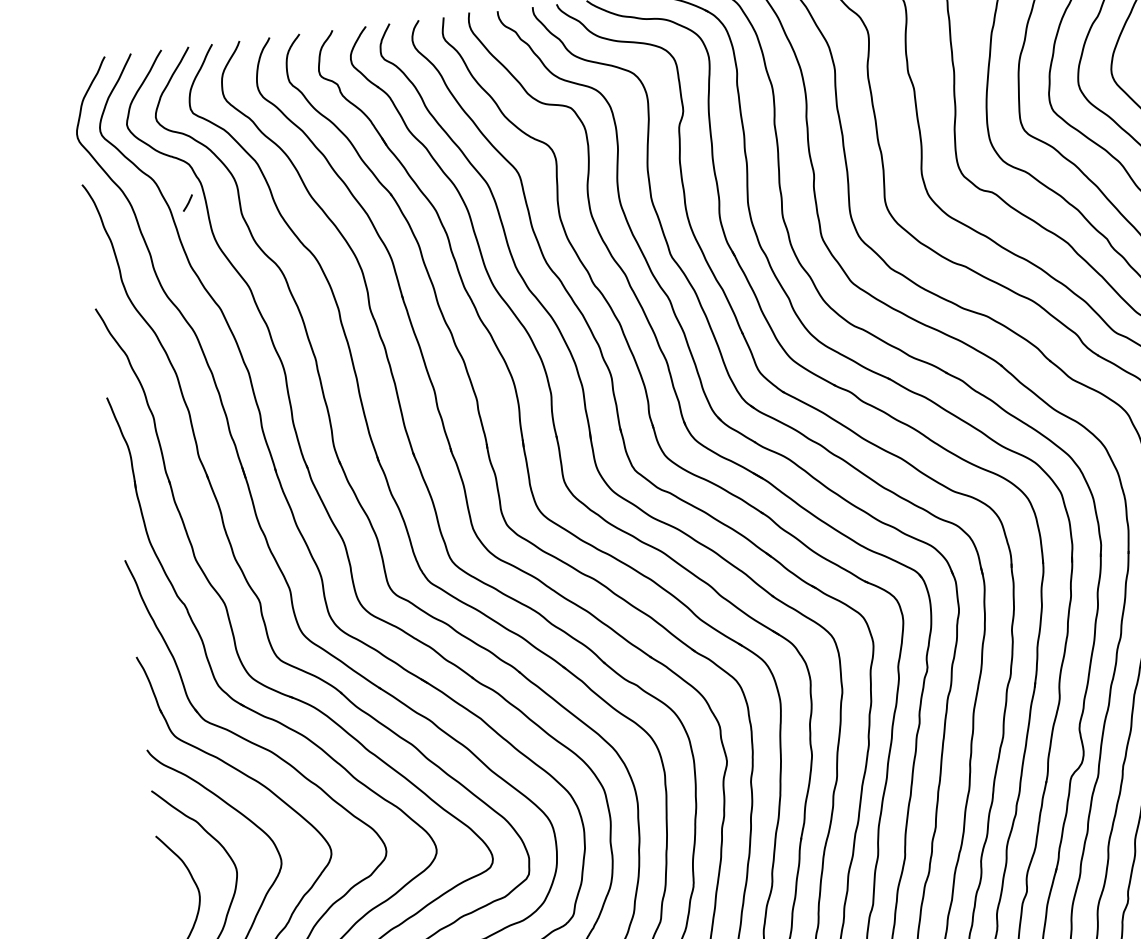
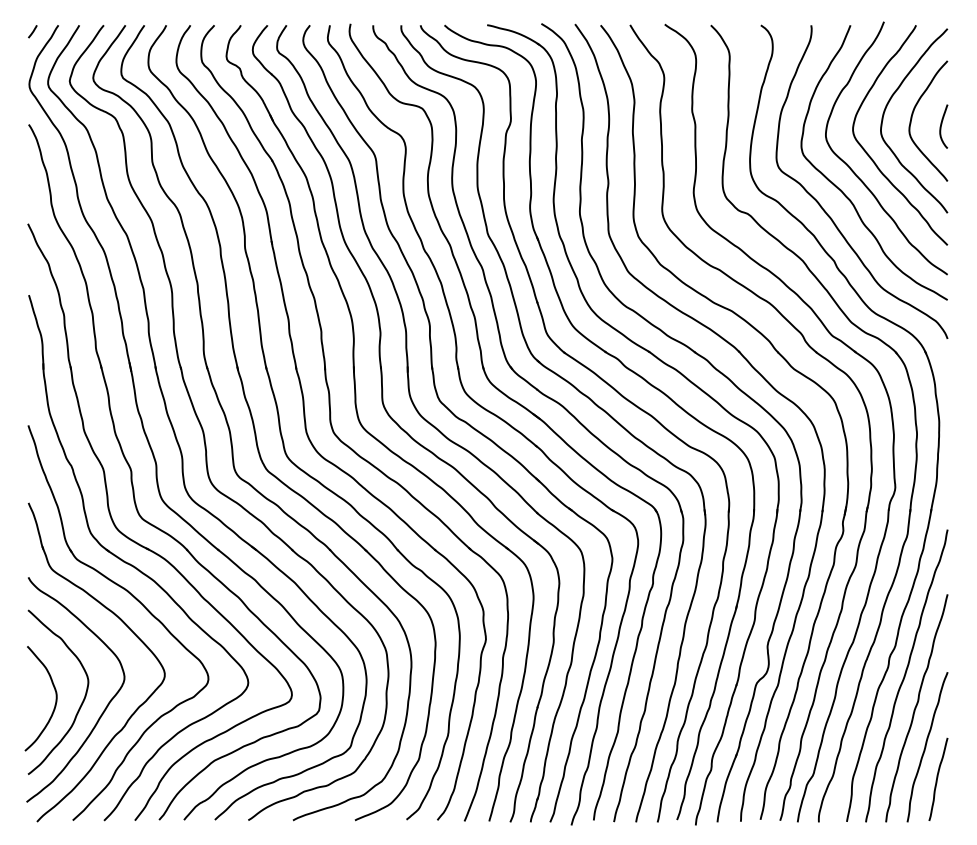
line: (187, 202) -> (32, 31), moved

